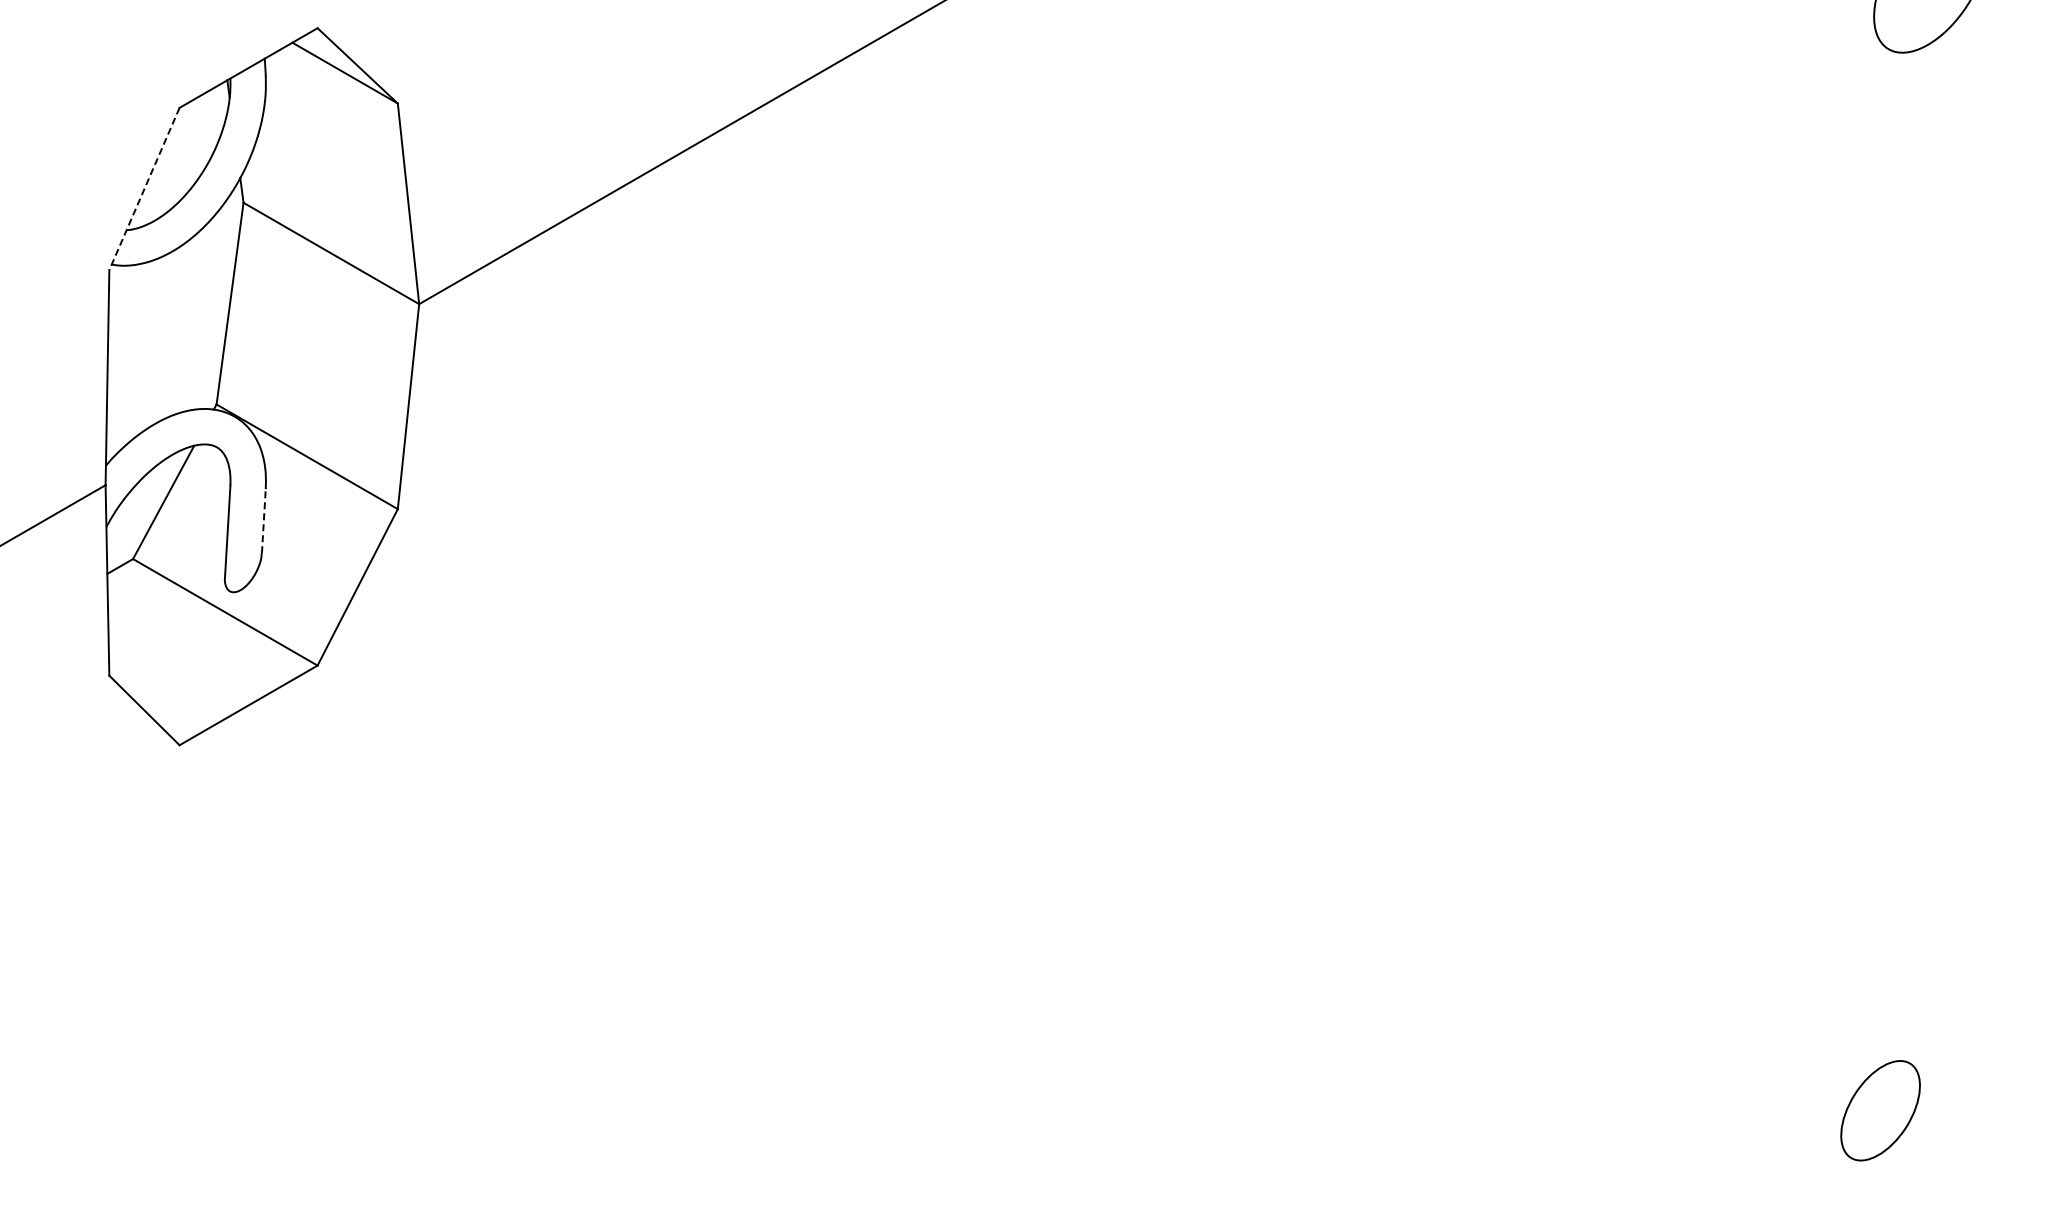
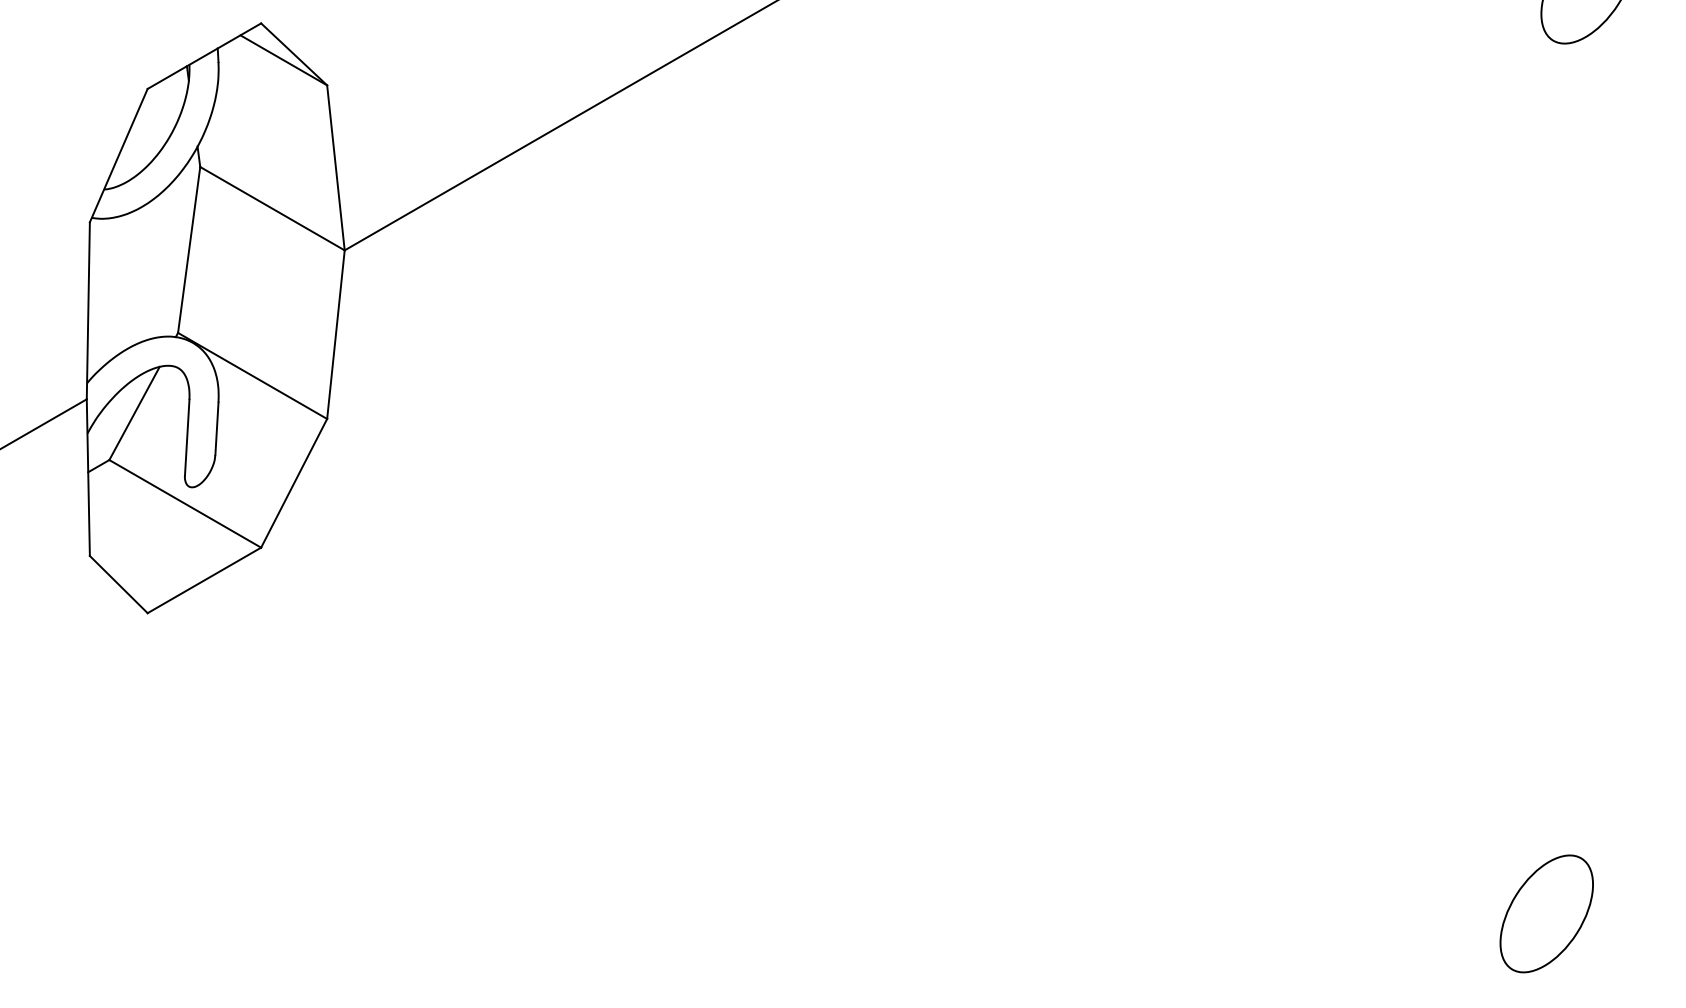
line: (144, 189) -> (118, 156), dashed -> solid
line: (263, 520) -> (216, 428), dashed -> solid
part: (1880, 1110) -> (1546, 913), size x1.43

